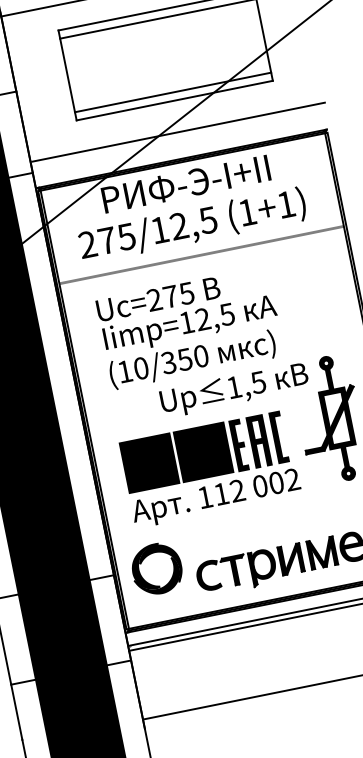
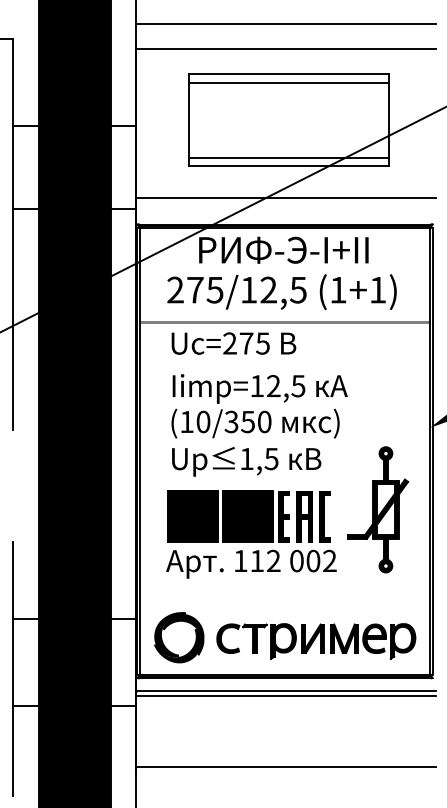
text: (157, 299) -> (233, 343), moved
text: (234, 389) -> (246, 461), moved
part: (157, 568) -> (179, 637), moved

